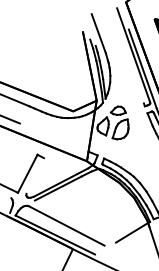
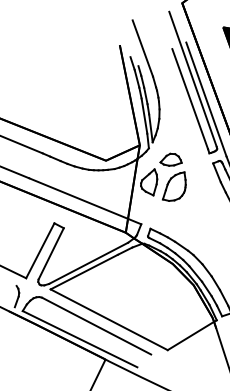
line: (131, 68) -> (190, 98), added
line: (53, 137) -> (77, 198), added
line: (35, 175) -> (51, 253), added
line: (75, 221) -> (109, 319), added

